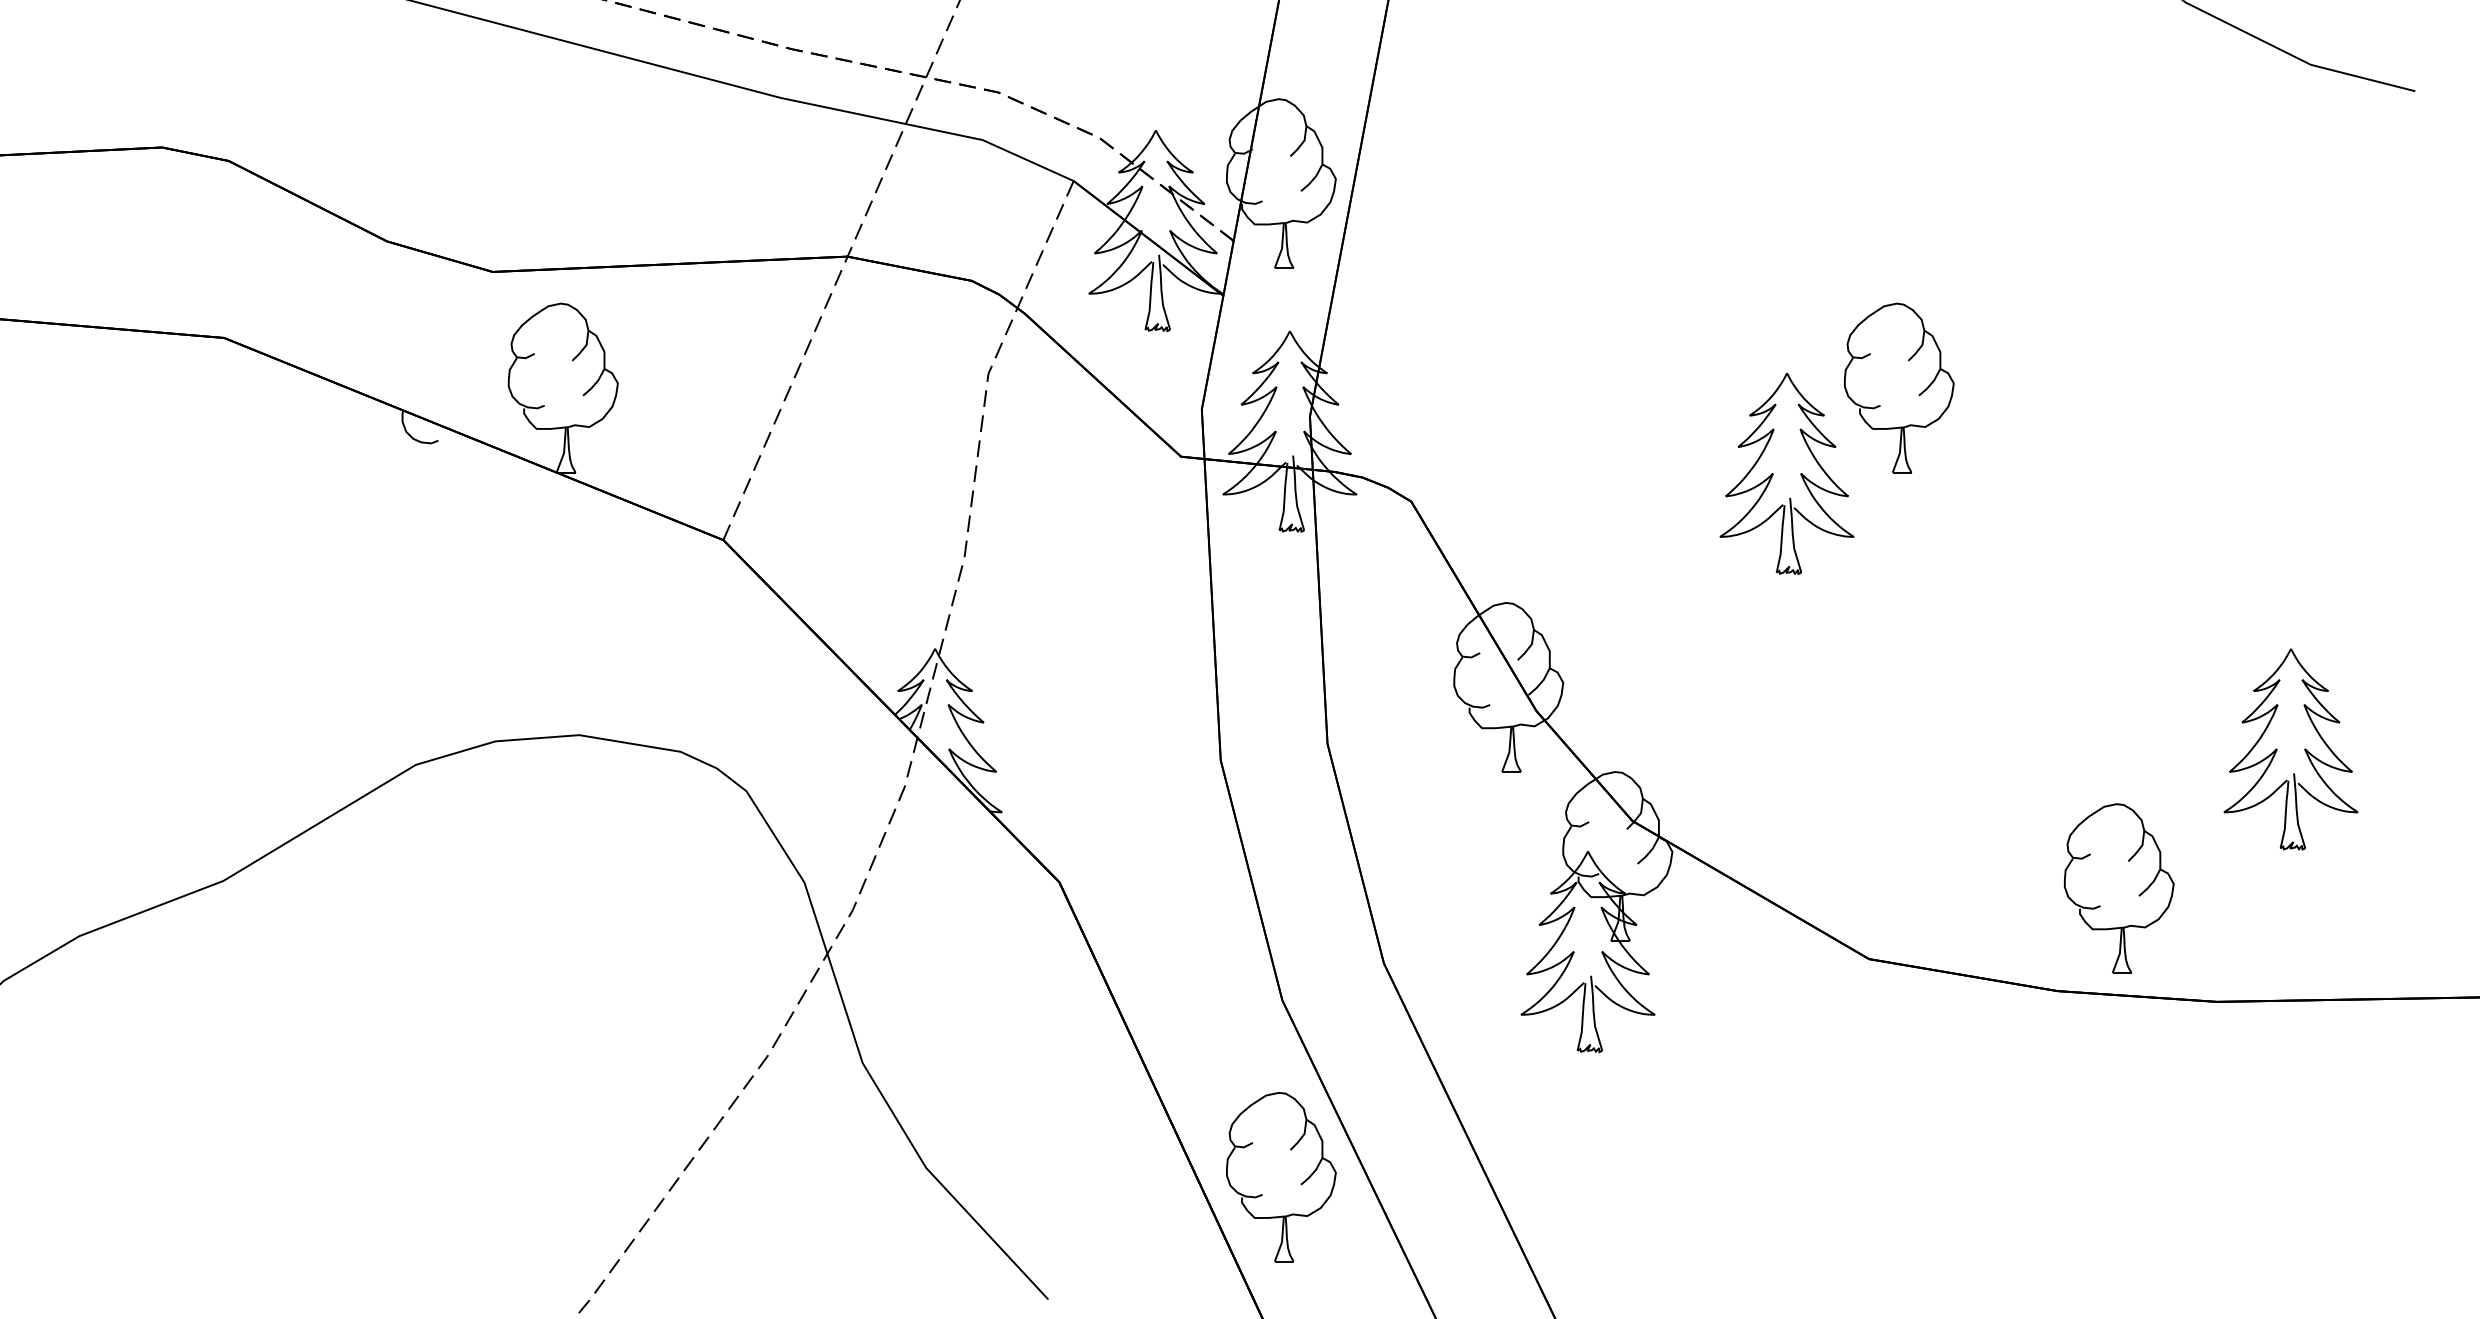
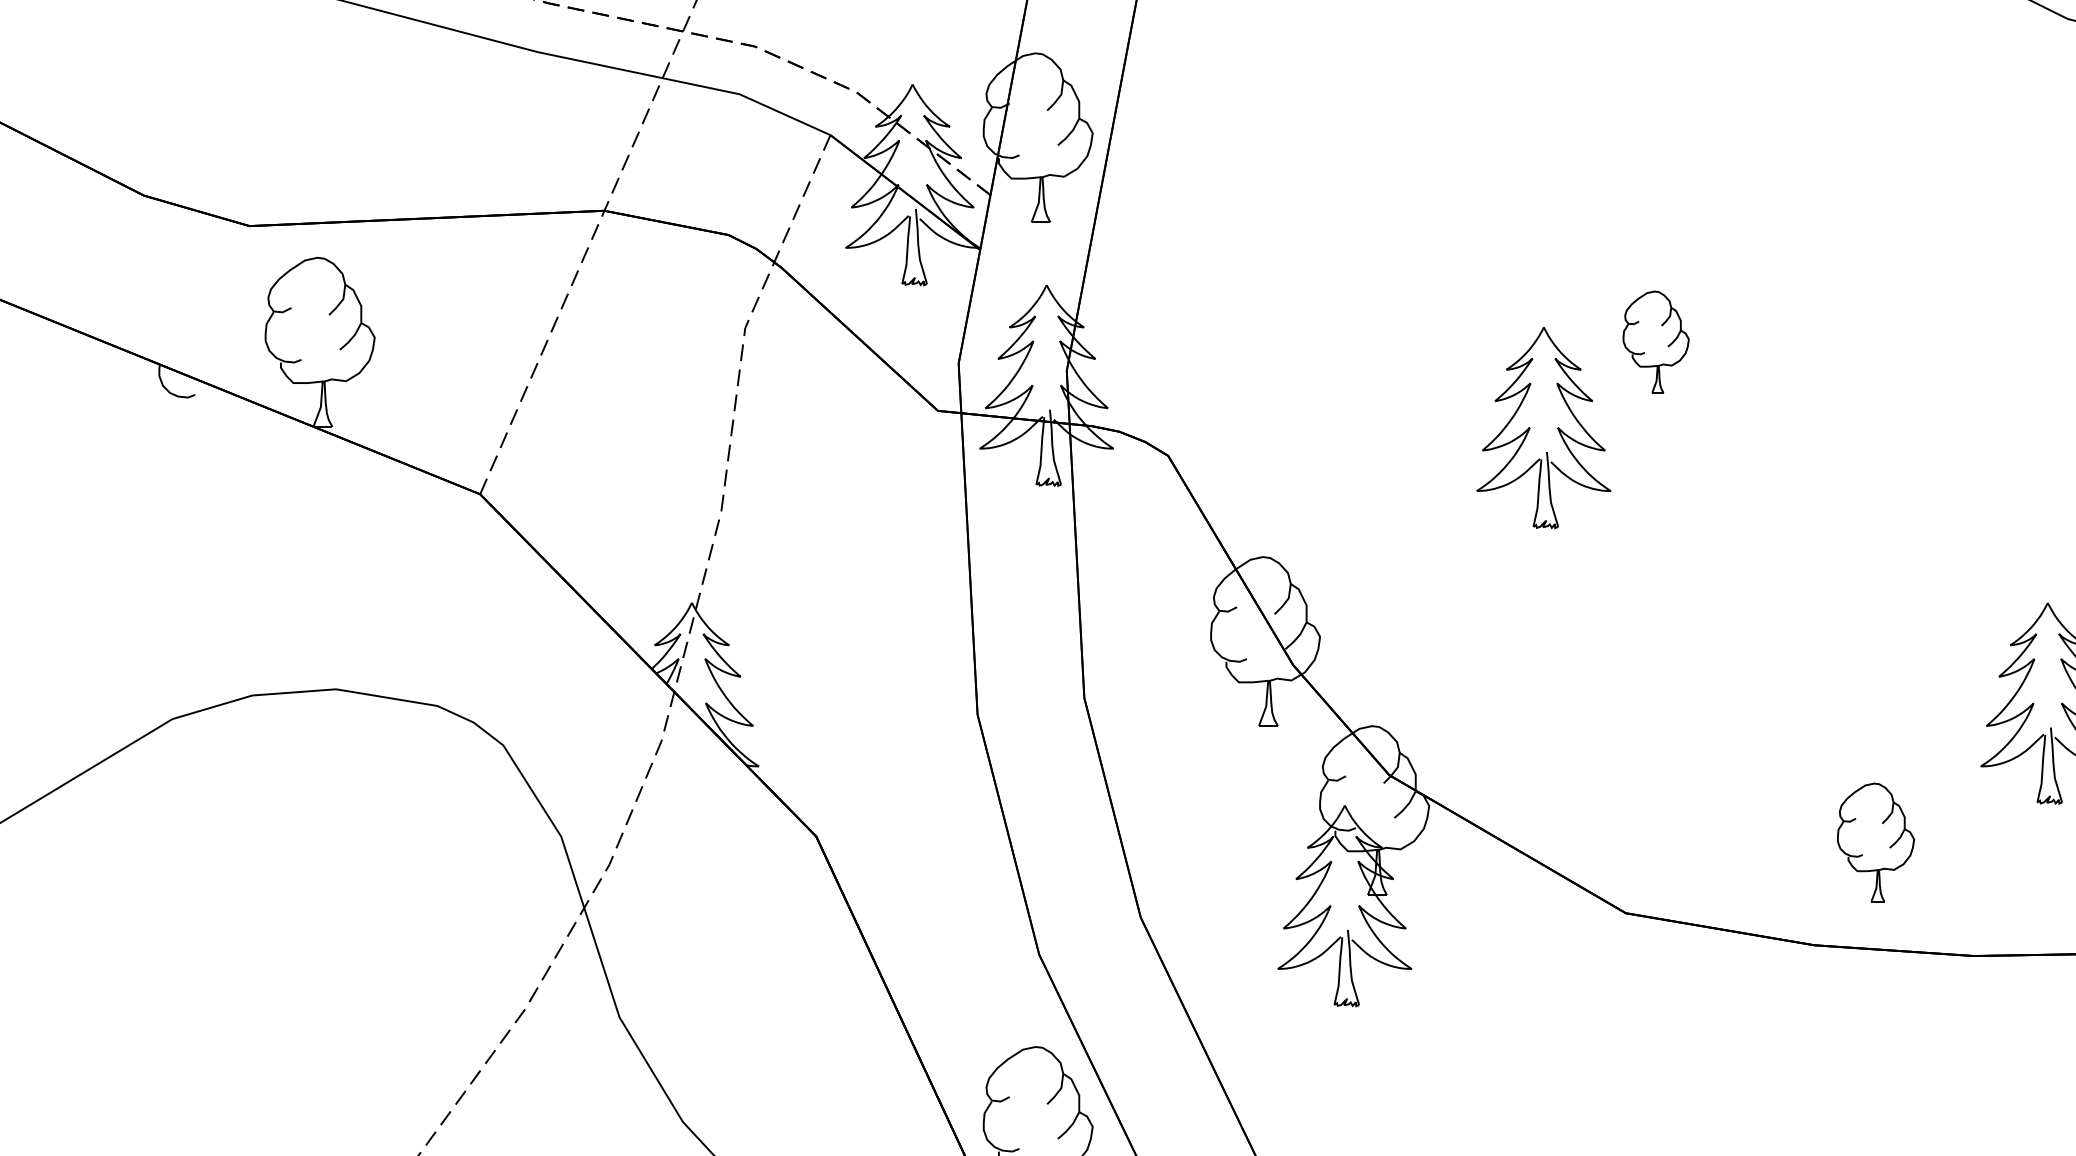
part: (1899, 387) -> (1656, 341), size x0.6
part: (2118, 888) -> (1875, 842), size x0.7

